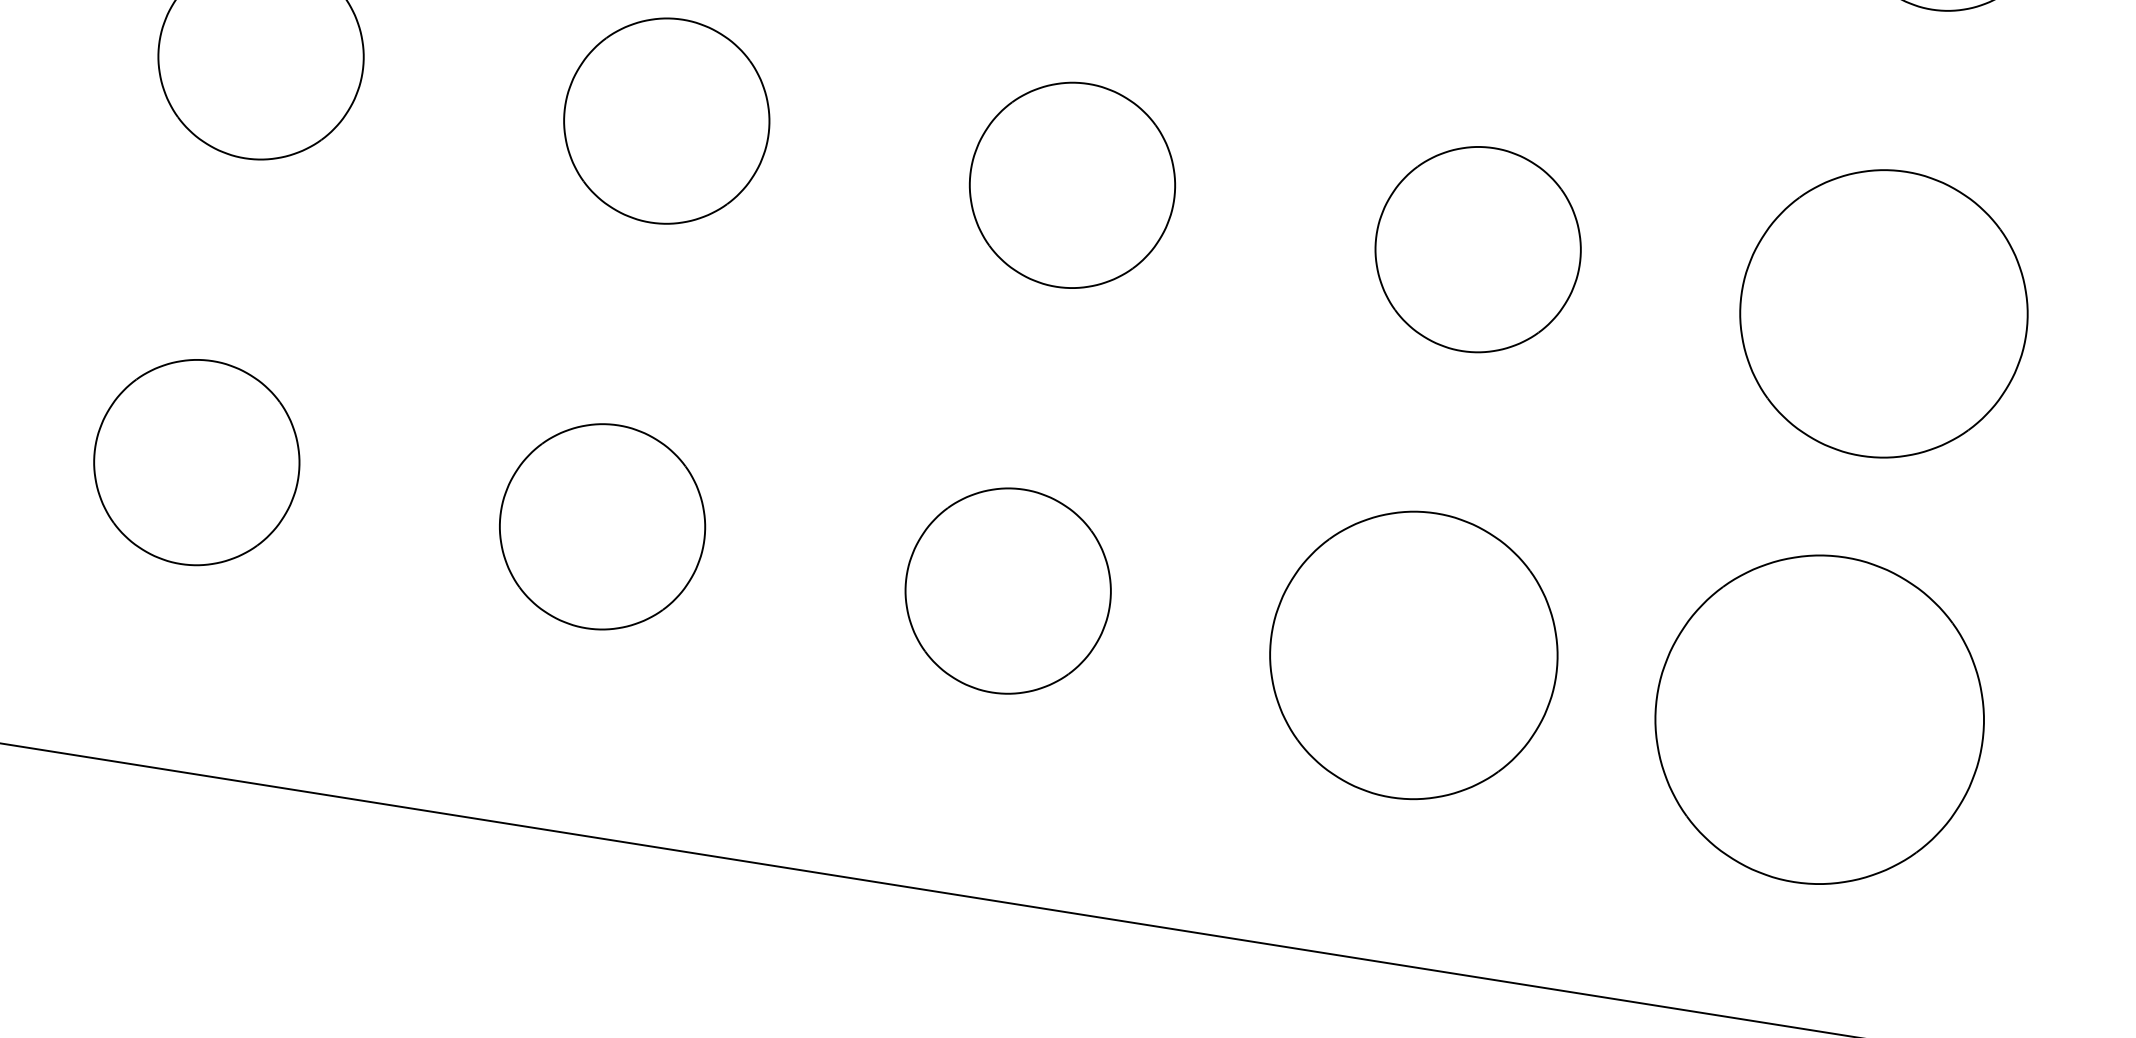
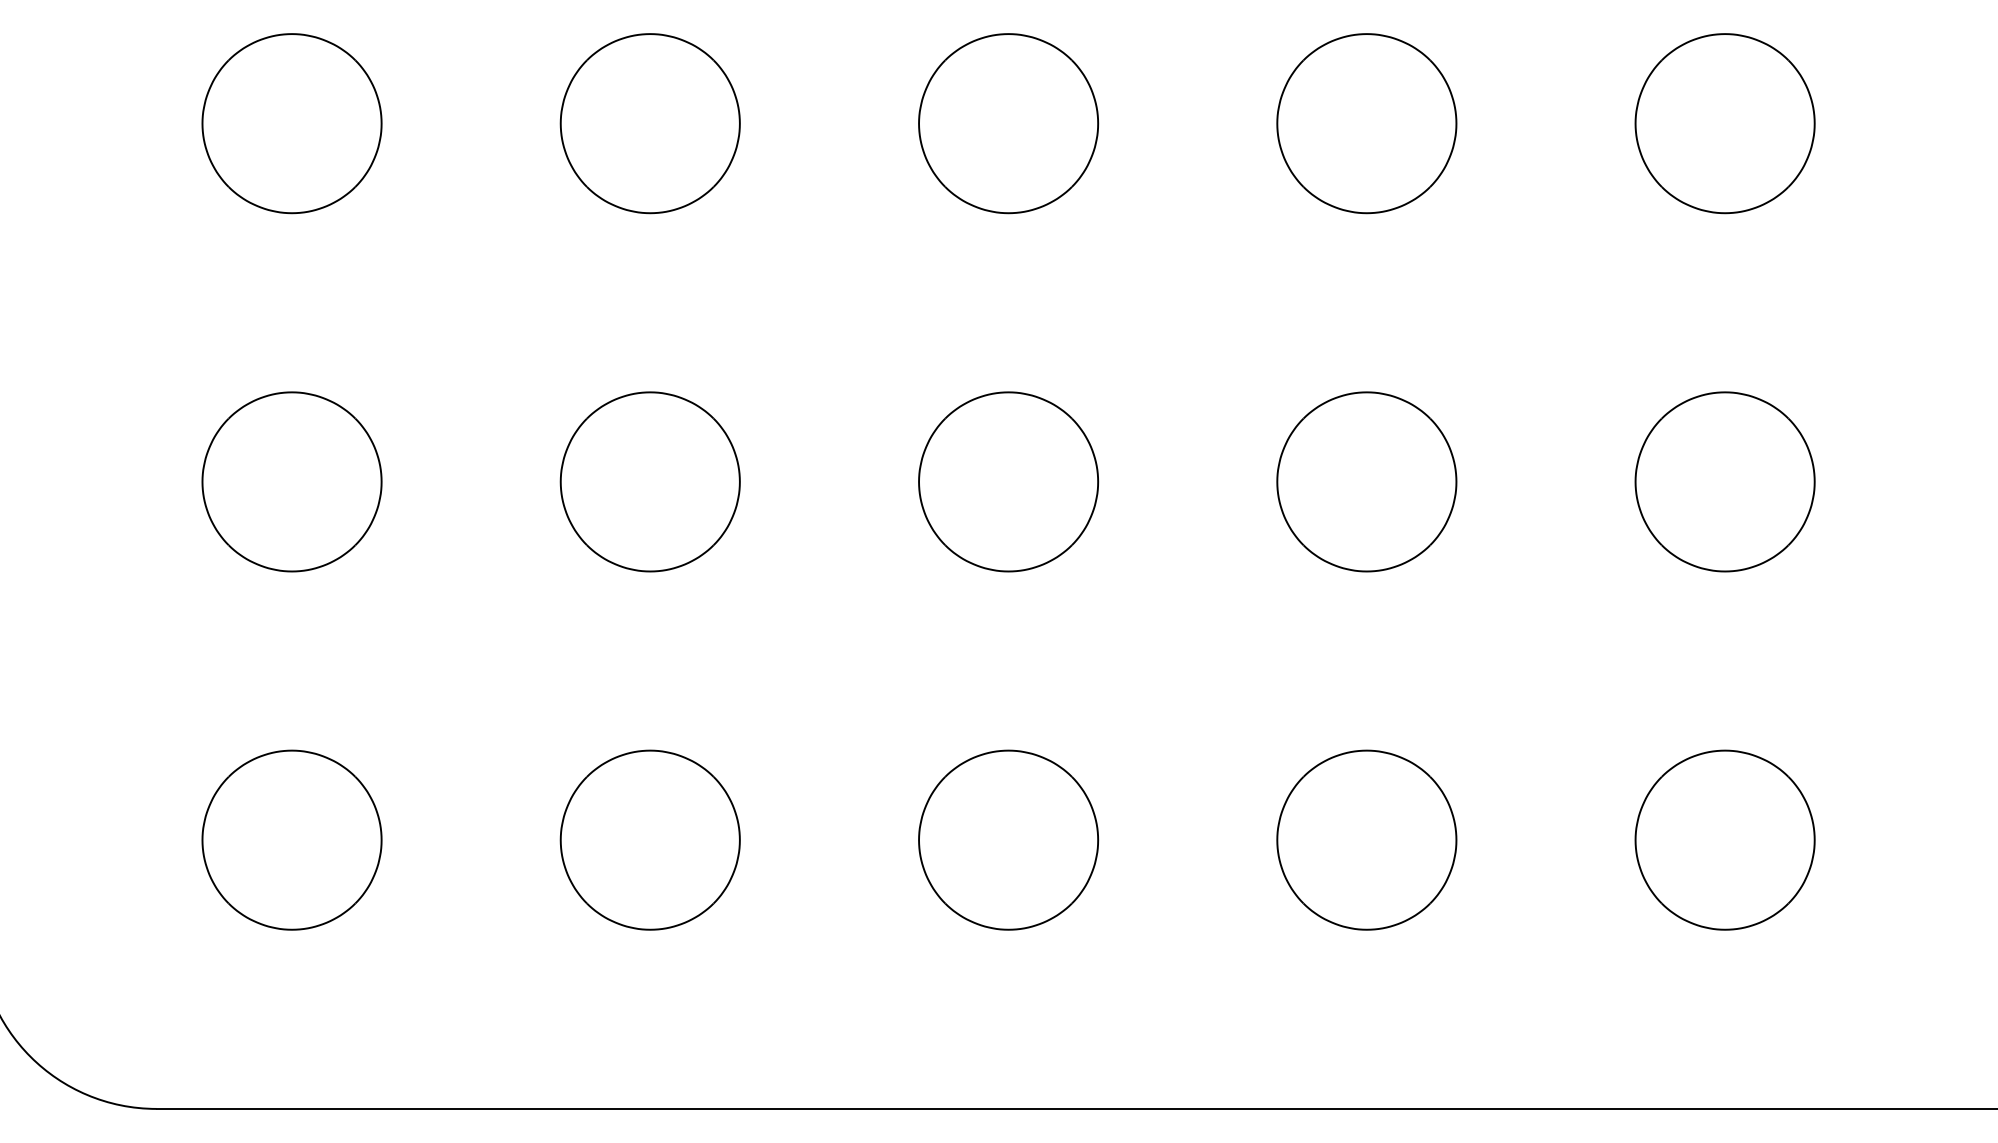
part: (1883, 313) -> (1724, 481), size x0.71
part: (1413, 654) -> (1366, 839), size x0.71
part: (1819, 718) -> (1724, 839), size x0.62

